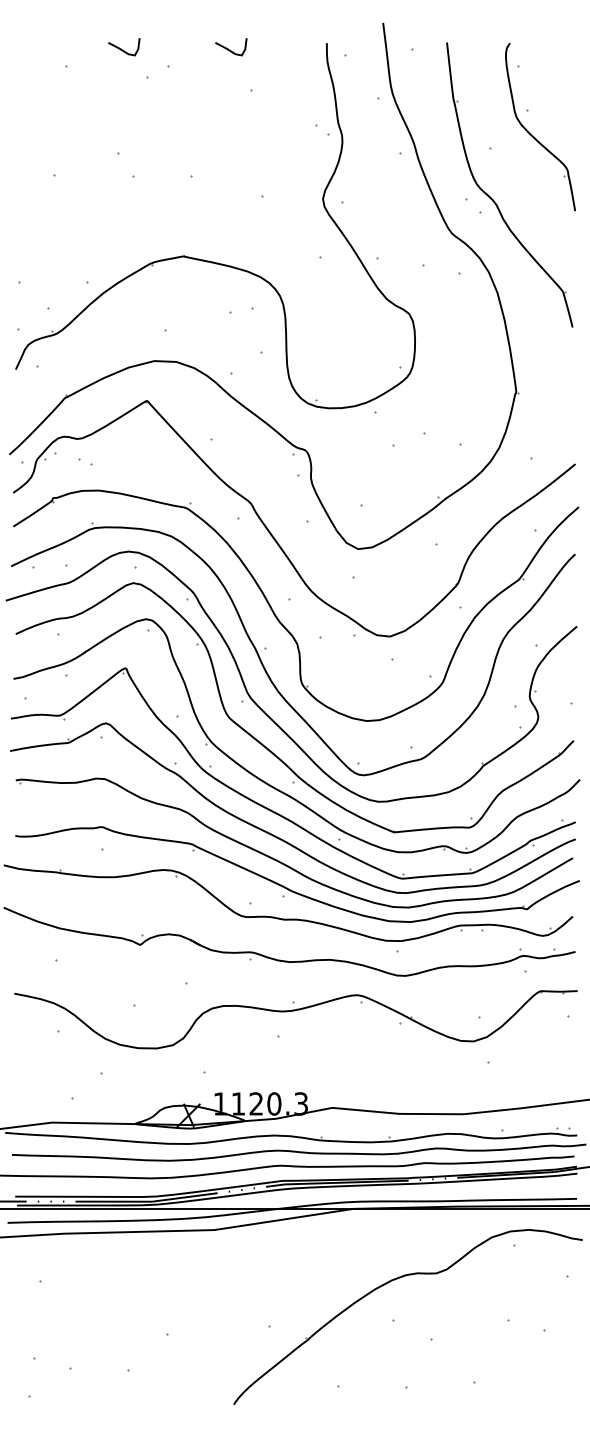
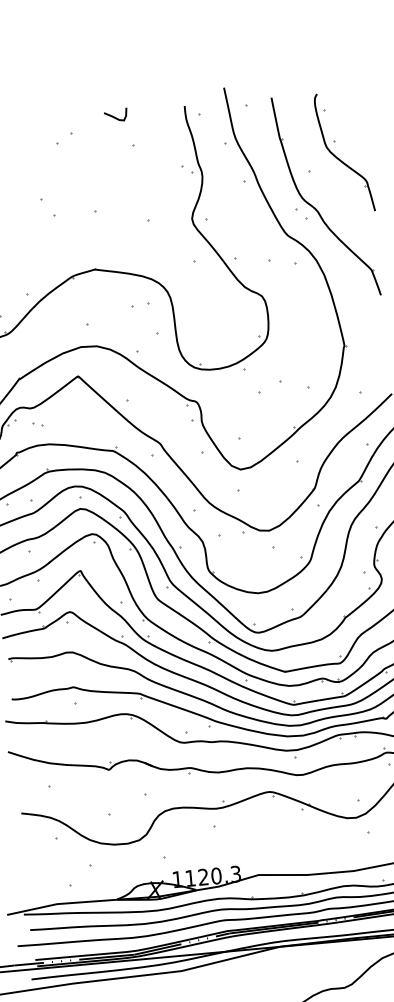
curve: (122, 49) -> (37, 124), removed

